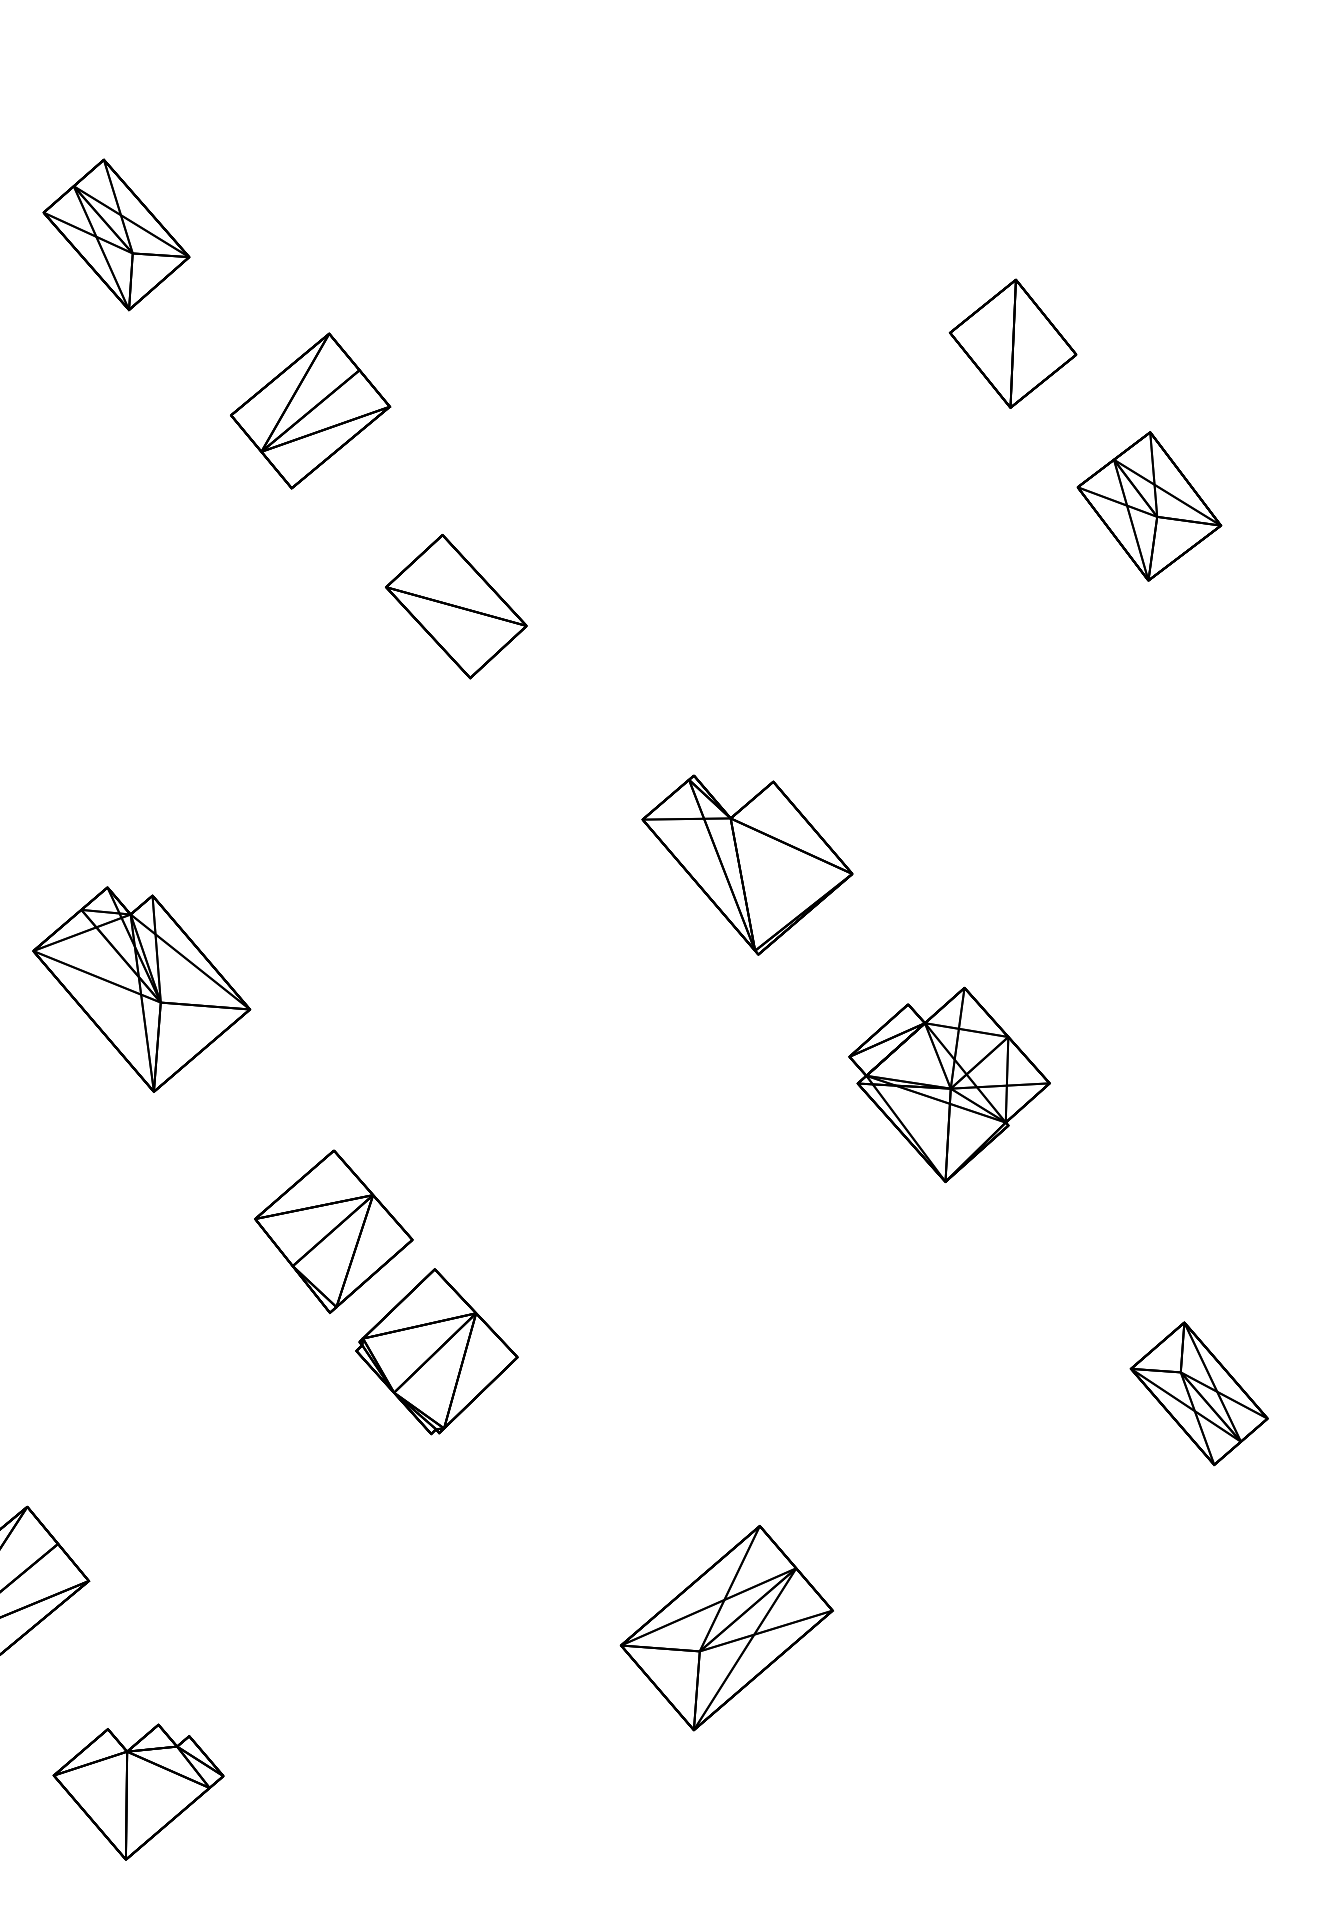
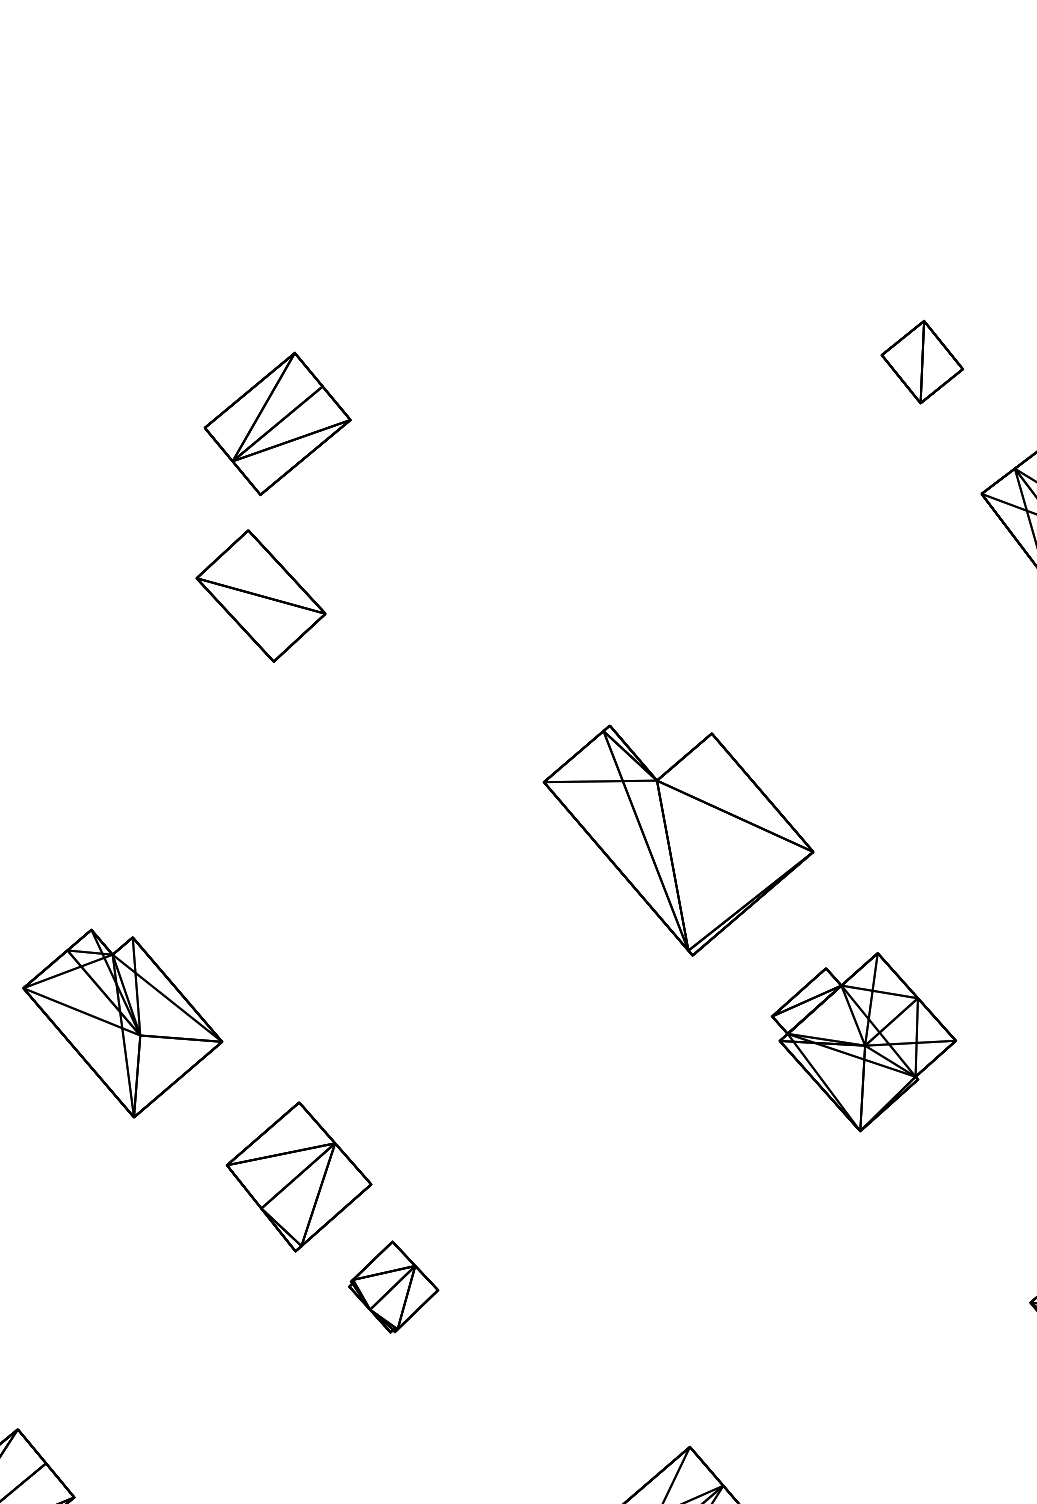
part: (116, 234) -> (99, 261), removed
part: (1012, 343) -> (921, 361), size x0.7
part: (456, 606) -> (261, 595), moved
part: (747, 864) -> (678, 839), size x1.4
part: (141, 989) -> (122, 1023), moved
part: (436, 1351) -> (393, 1286), size x0.6

